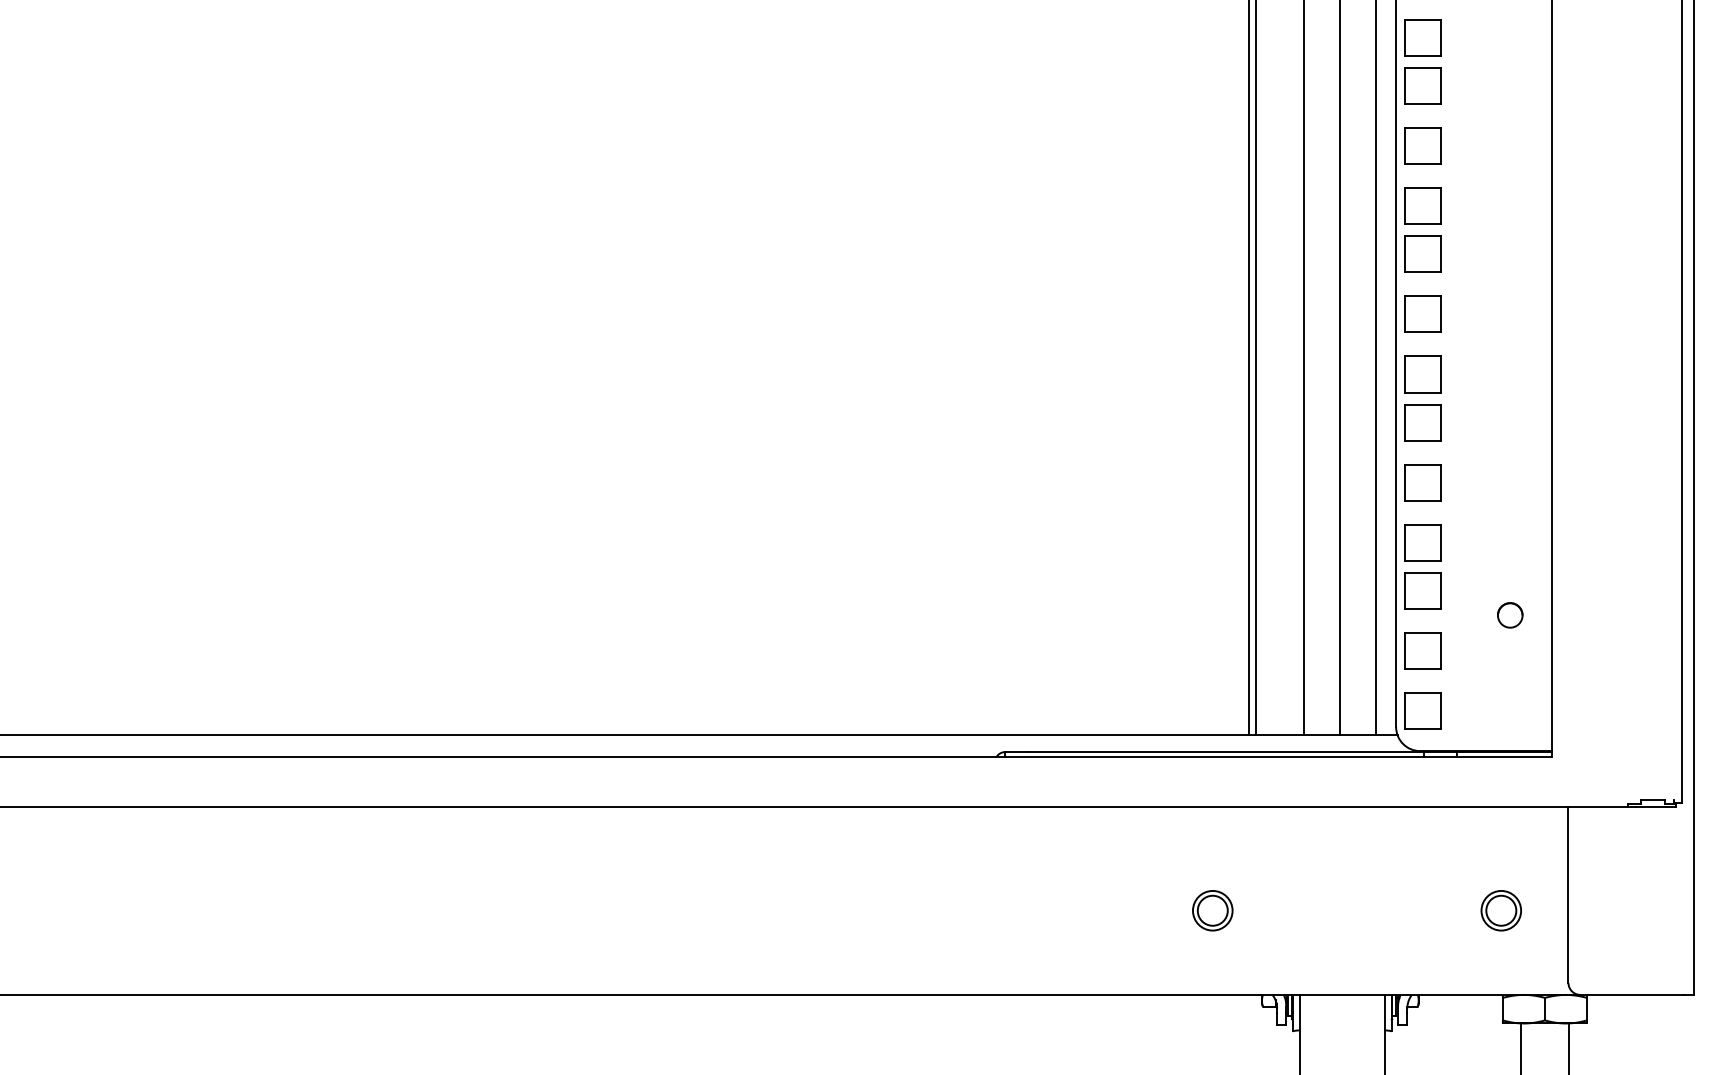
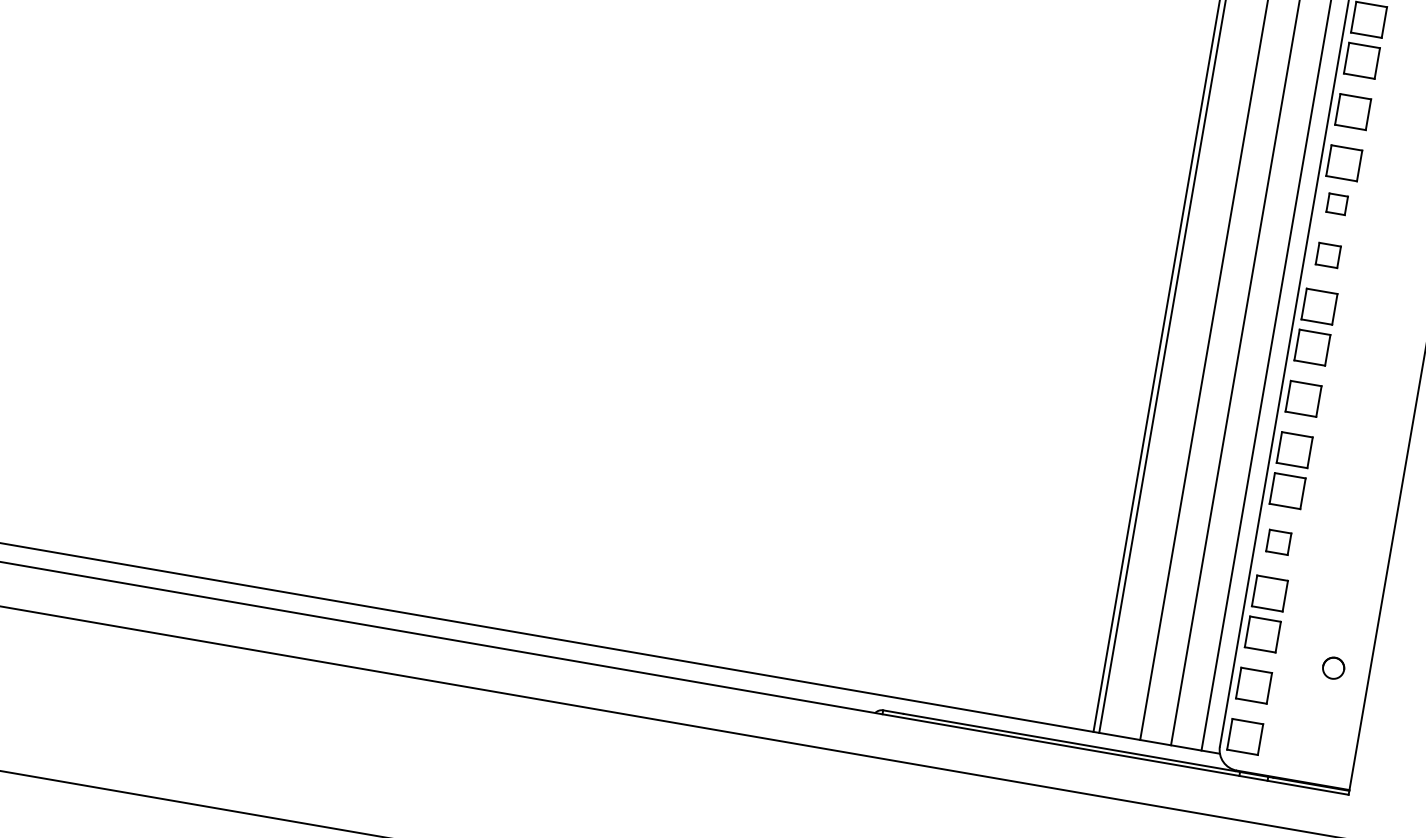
part: (1422, 85) -> (1336, 203), size x0.6
part: (1422, 145) -> (1328, 254), size x0.7
part: (1422, 482) -> (1278, 542), size x0.7

